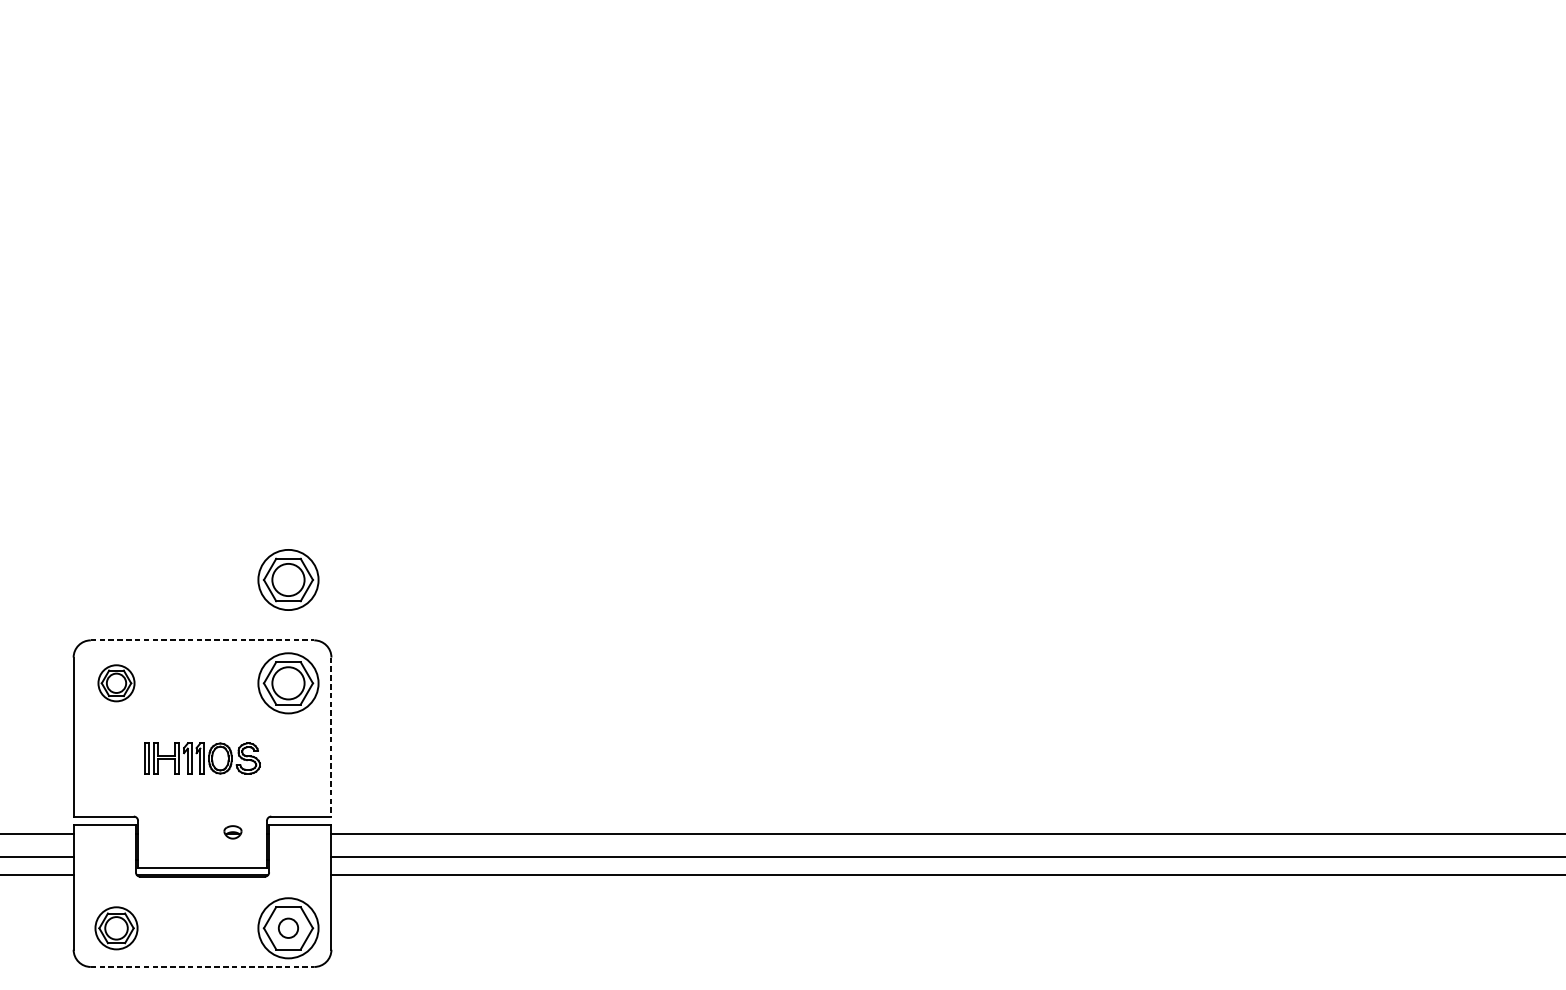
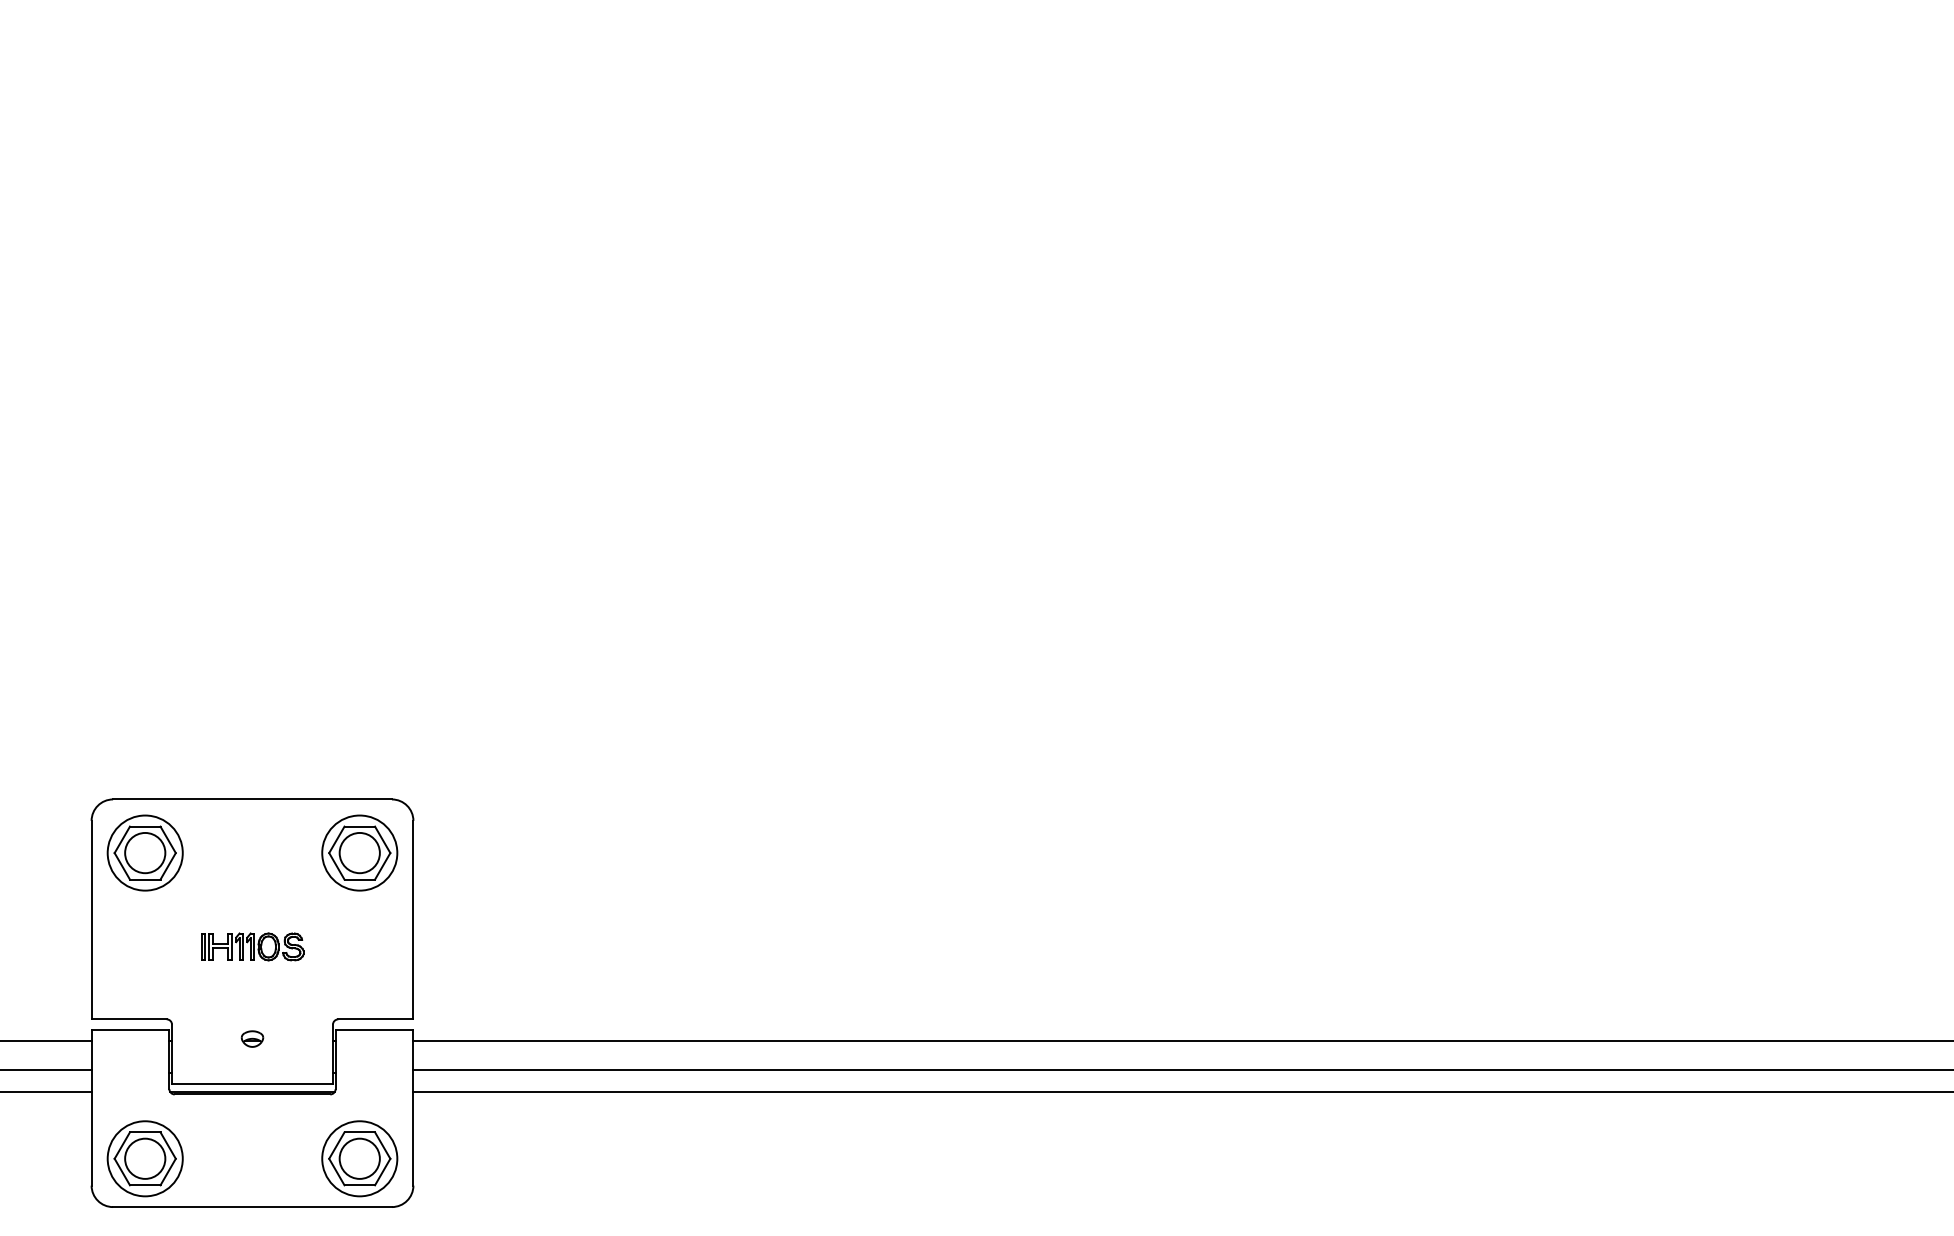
part: (288, 579) -> (359, 723), removed
line: (203, 640) -> (253, 799), dashed -> solid
part: (116, 682) -> (144, 852), size x1.67
line: (331, 737) -> (413, 920), dashed -> solid
part: (202, 758) -> (252, 946), size x0.71
part: (232, 831) -> (252, 1038), moved
part: (116, 928) -> (144, 1158), size x1.43
circle: (288, 928) -> (359, 1158), size x1.67
line: (203, 967) -> (253, 1207), dashed -> solid

